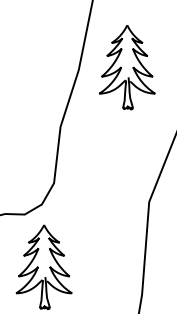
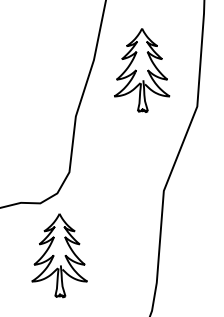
part: (127, 67) -> (142, 70), moved

